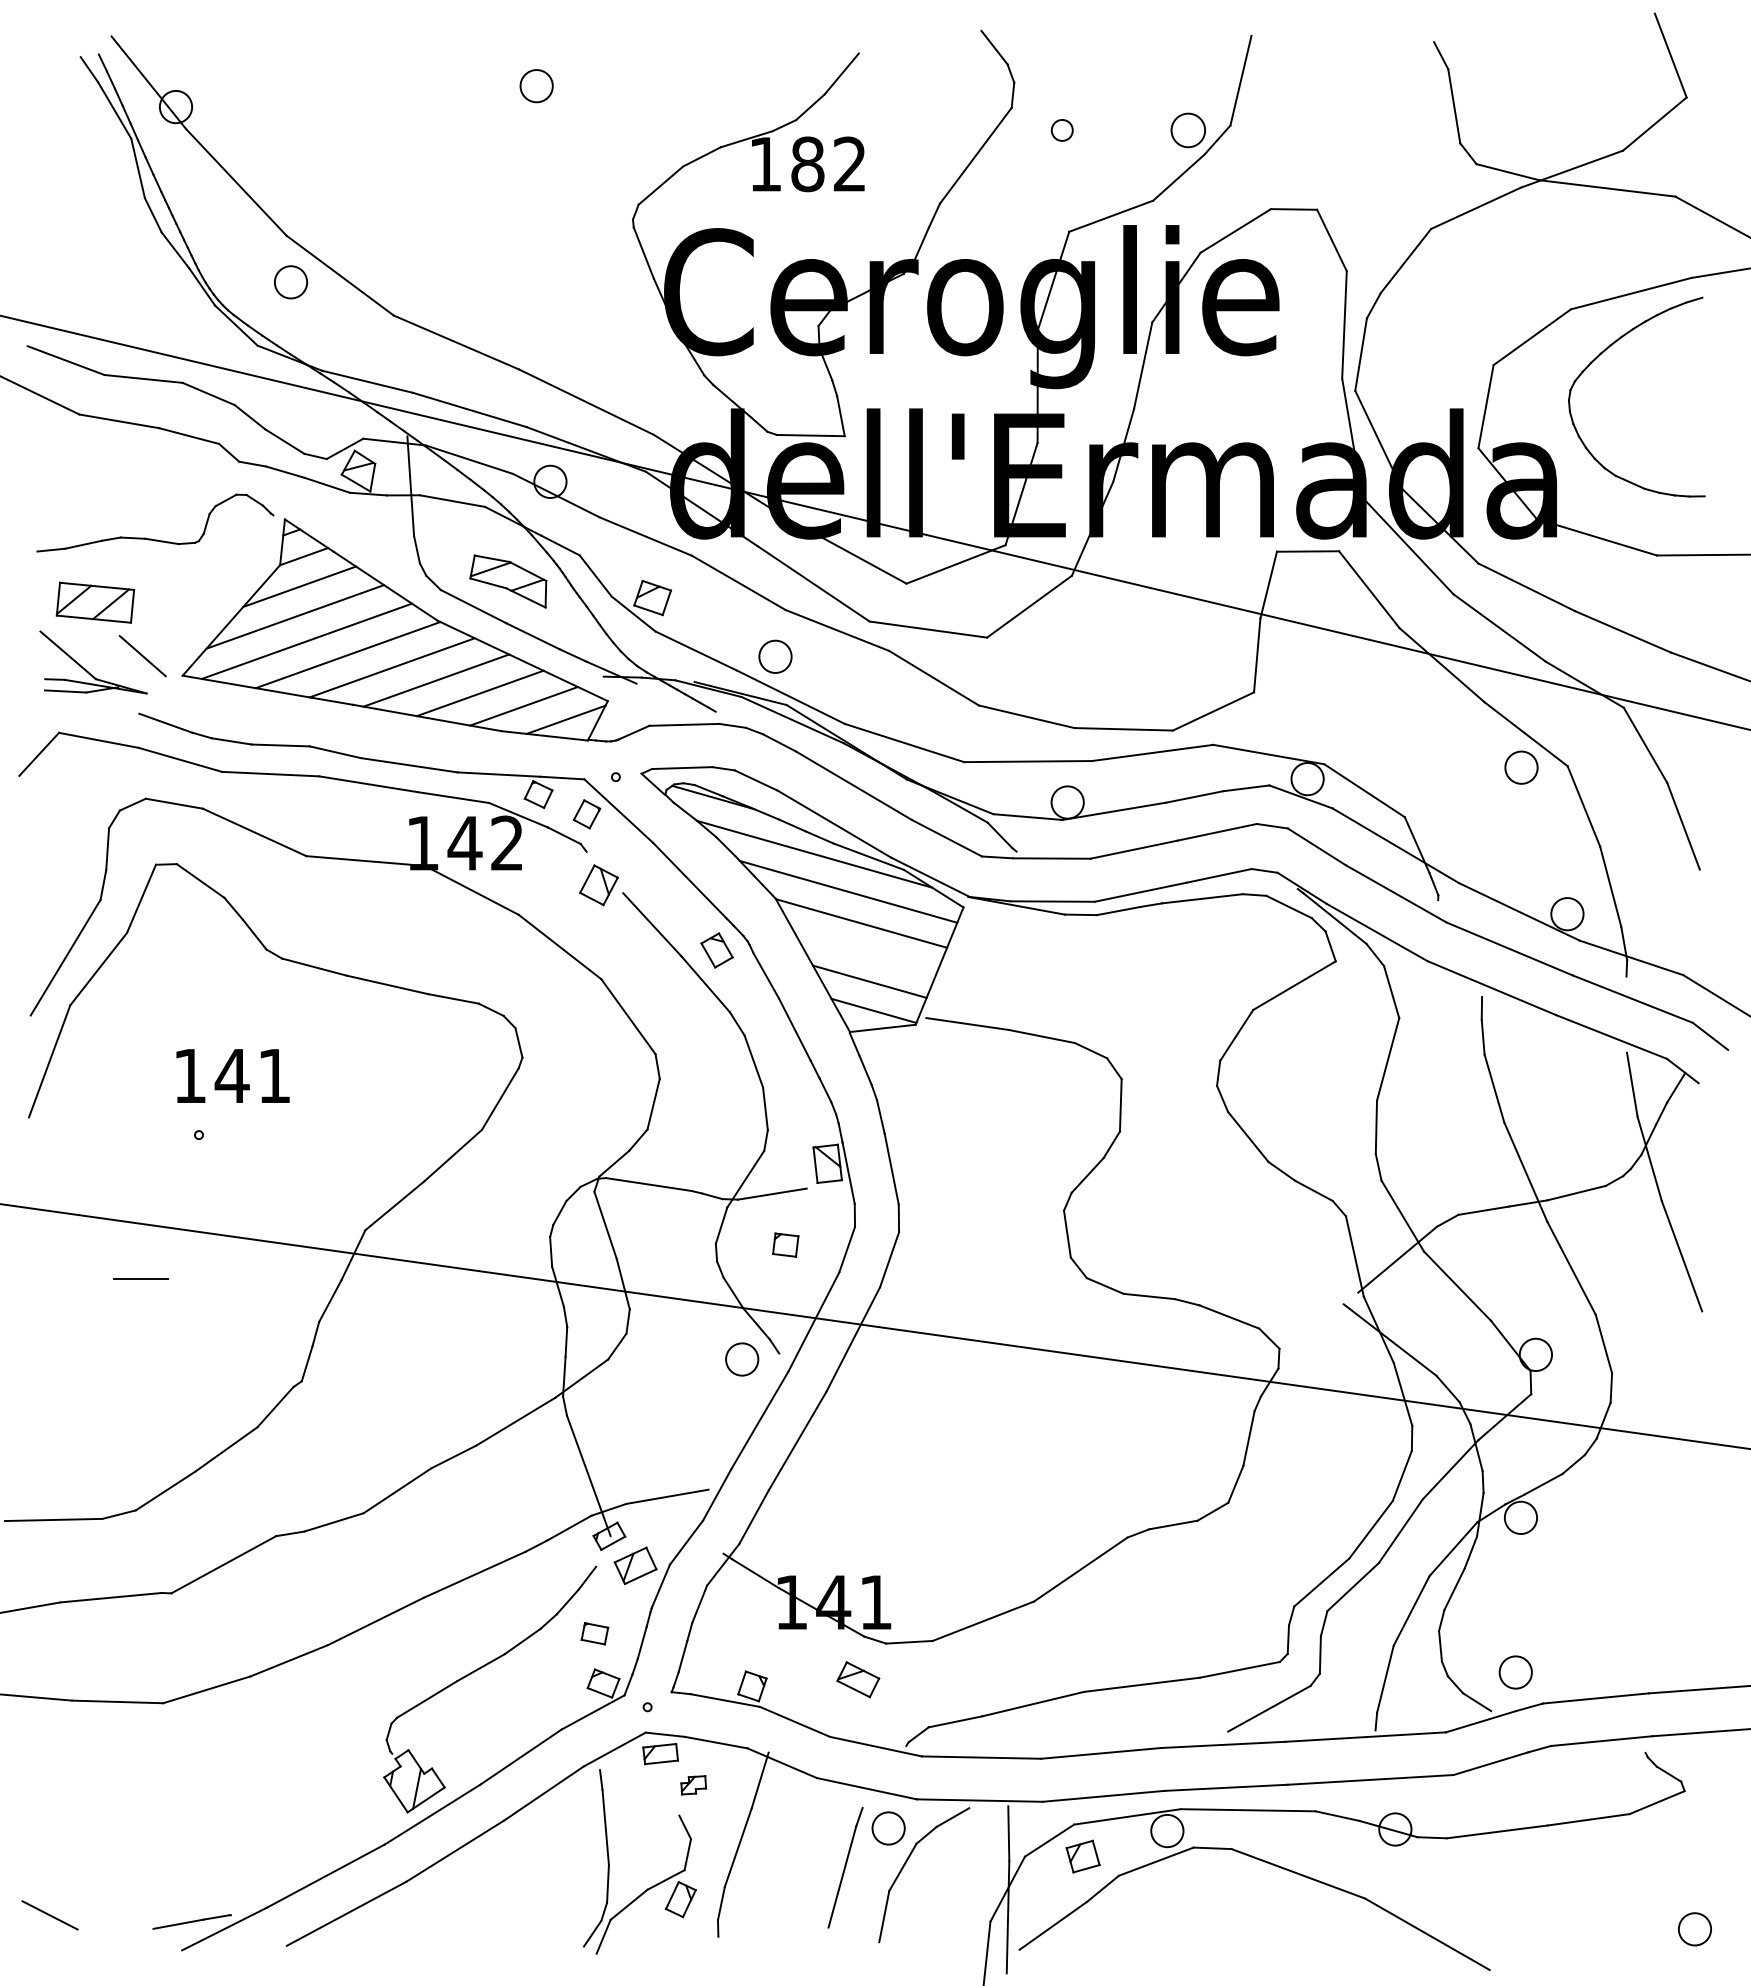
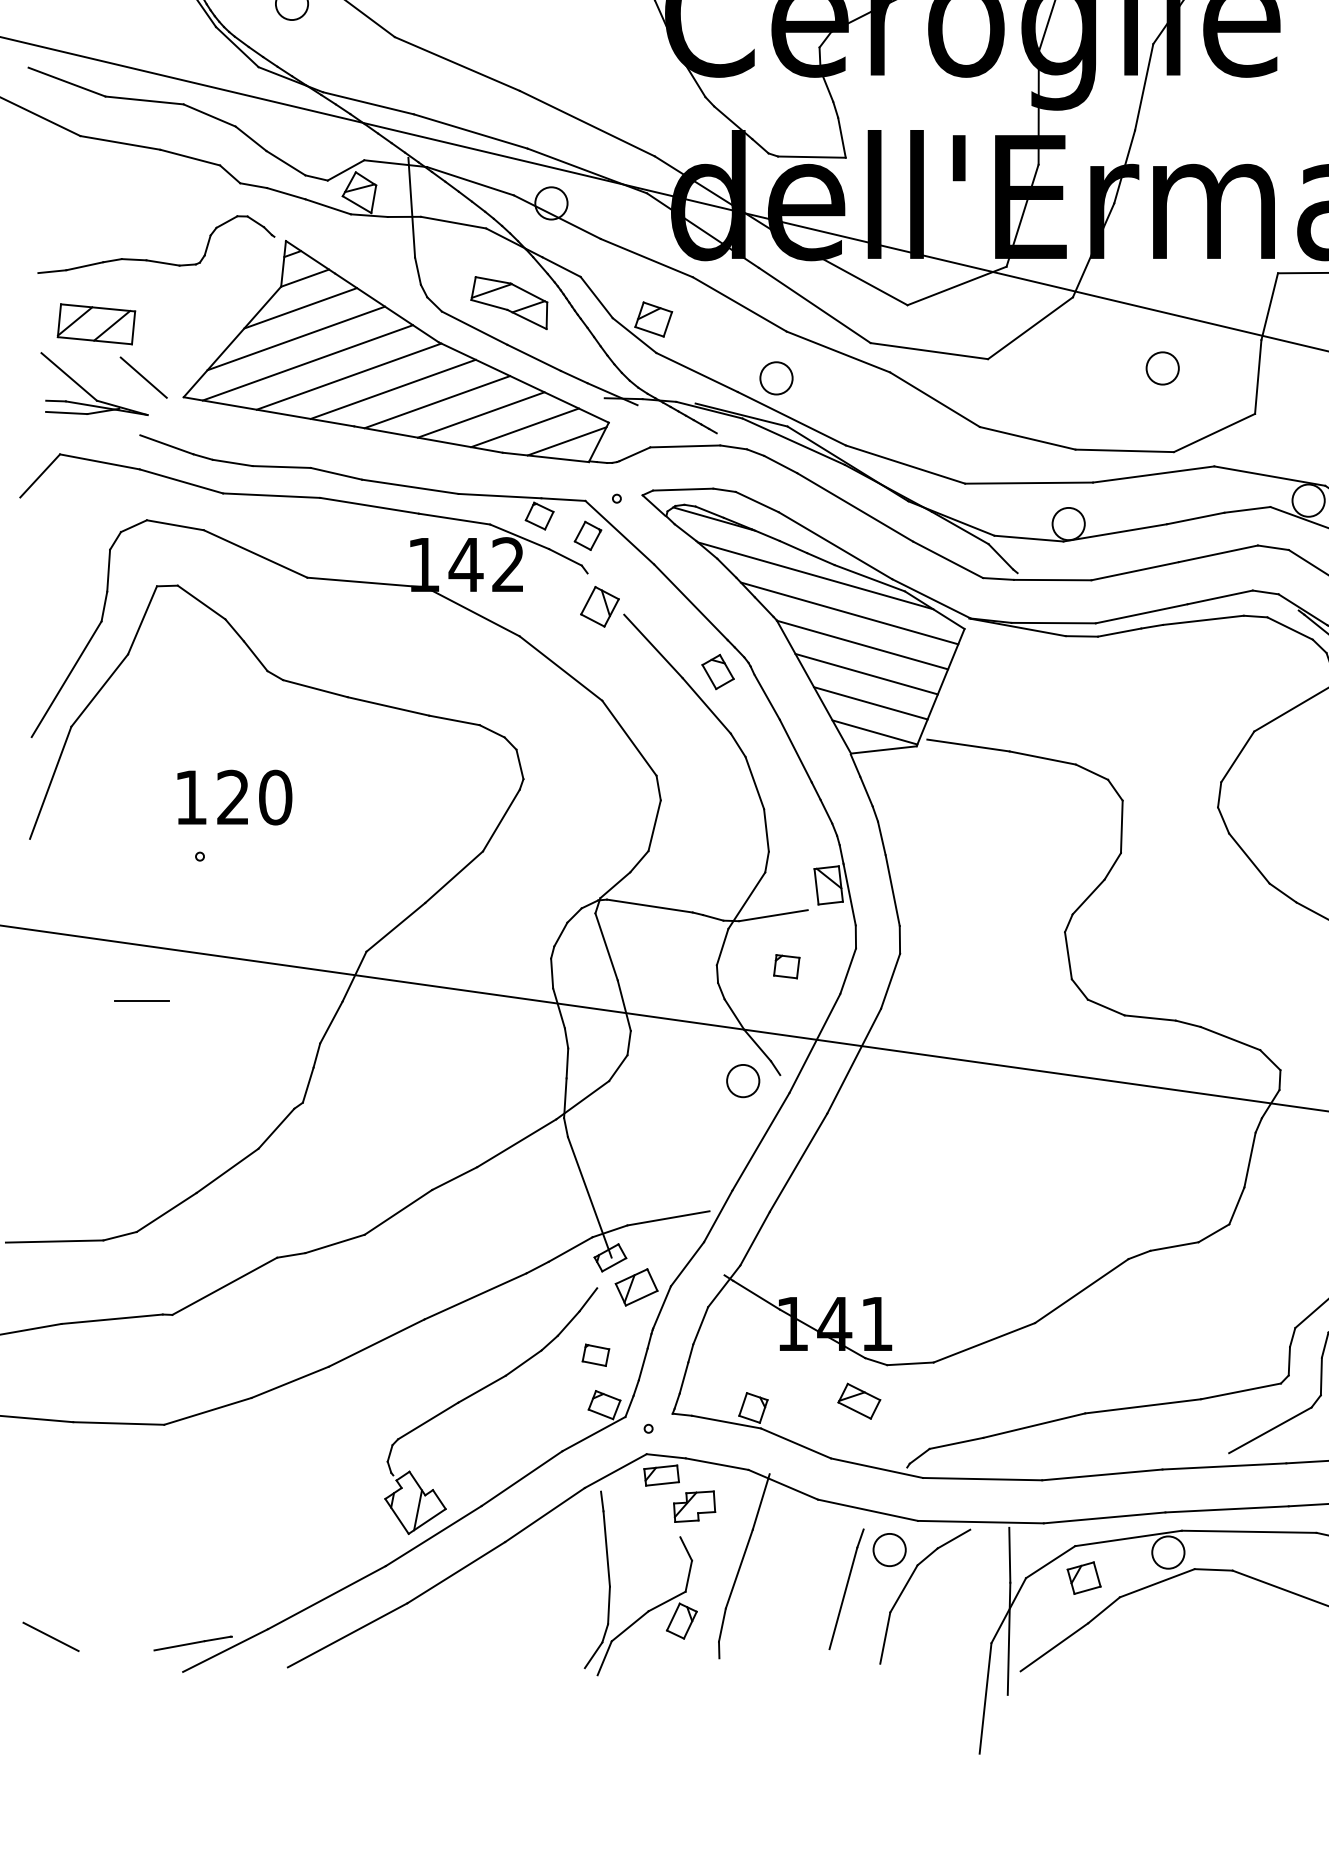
circle: (1161, 646) -> (1162, 368), added
line: (865, 952) -> (866, 674), added
text: (252, 1075) -> (253, 797), 141 -> 120
part: (693, 1785) -> (694, 1507), size x1.67

